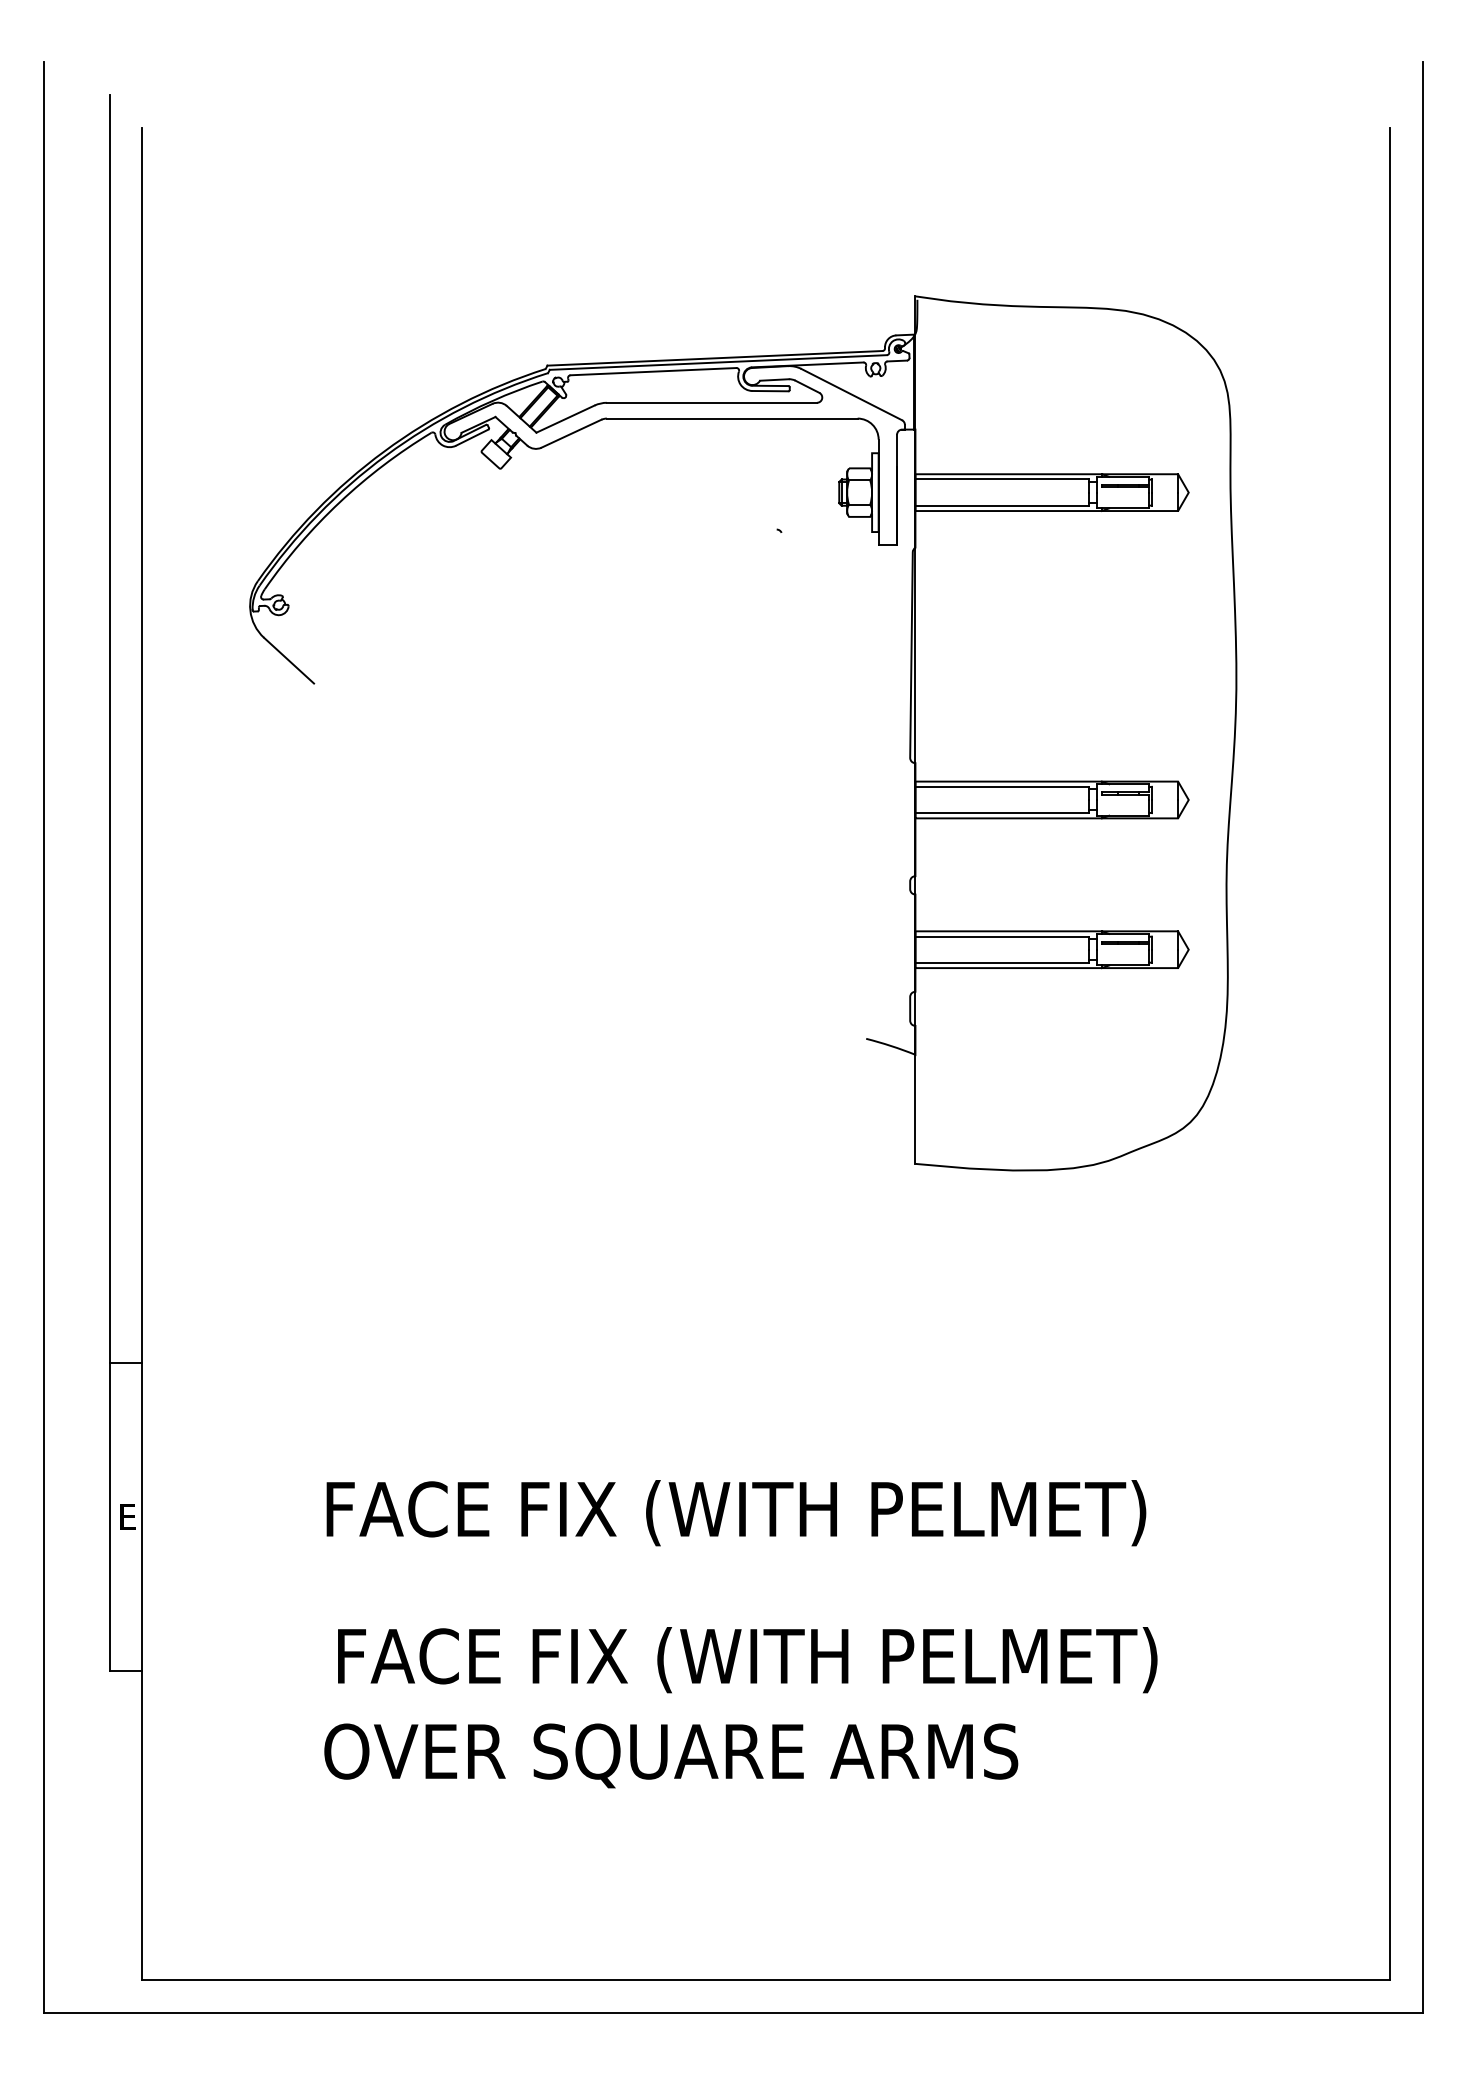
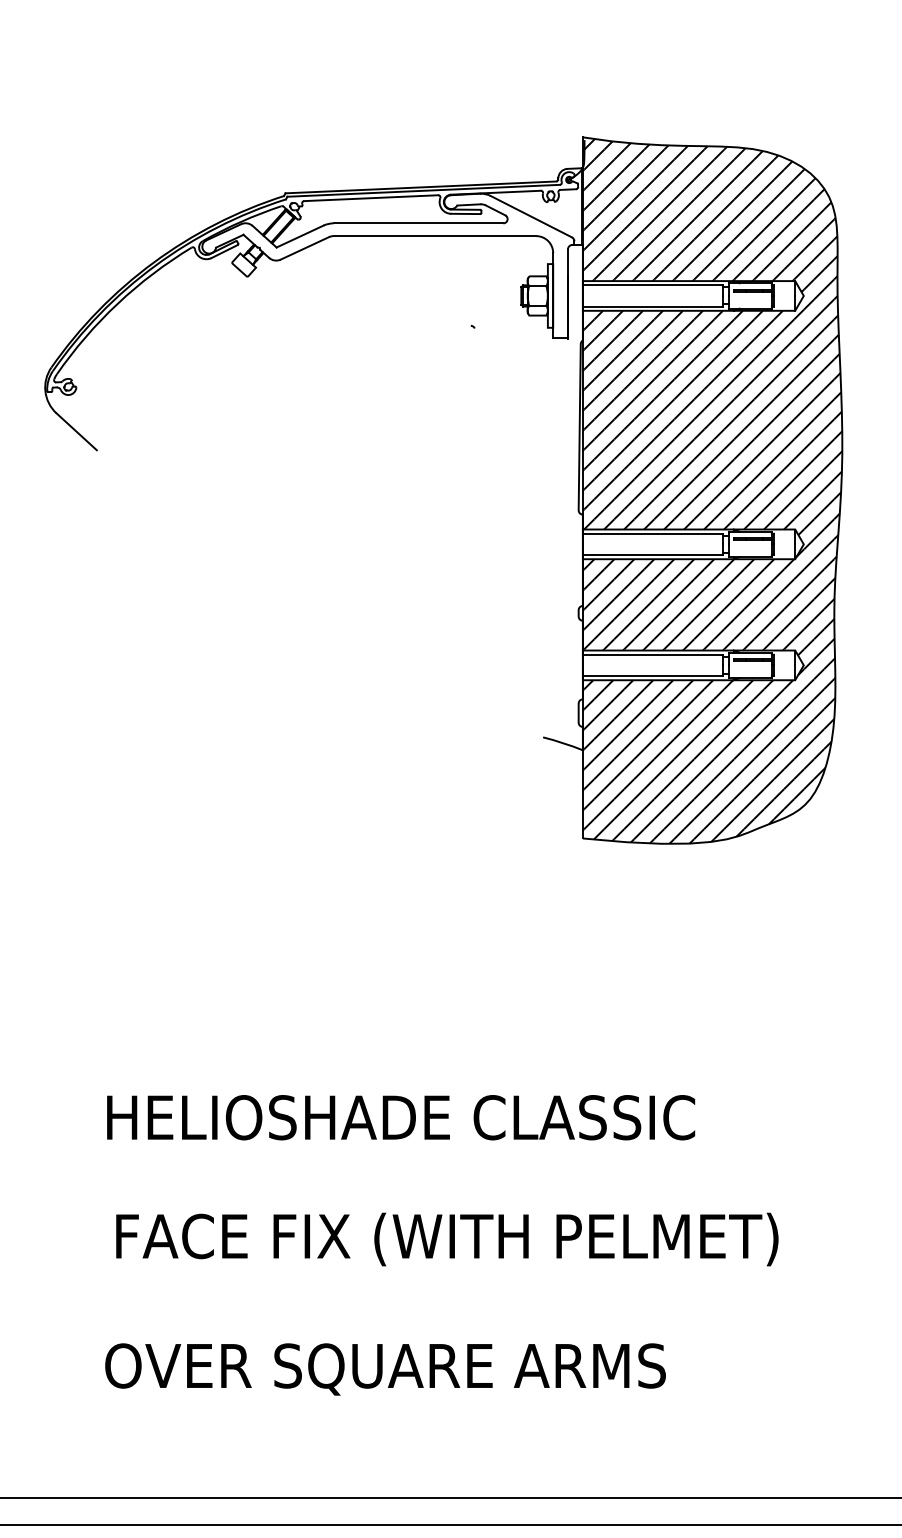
hatch: (1075, 734) -> (712, 491), added
text: (739, 1513) -> (440, 1121), FACE FIX (WITH PELMET) -> HELIOSHADE CLASSIC
text: (671, 1755) -> (385, 1369), moved

